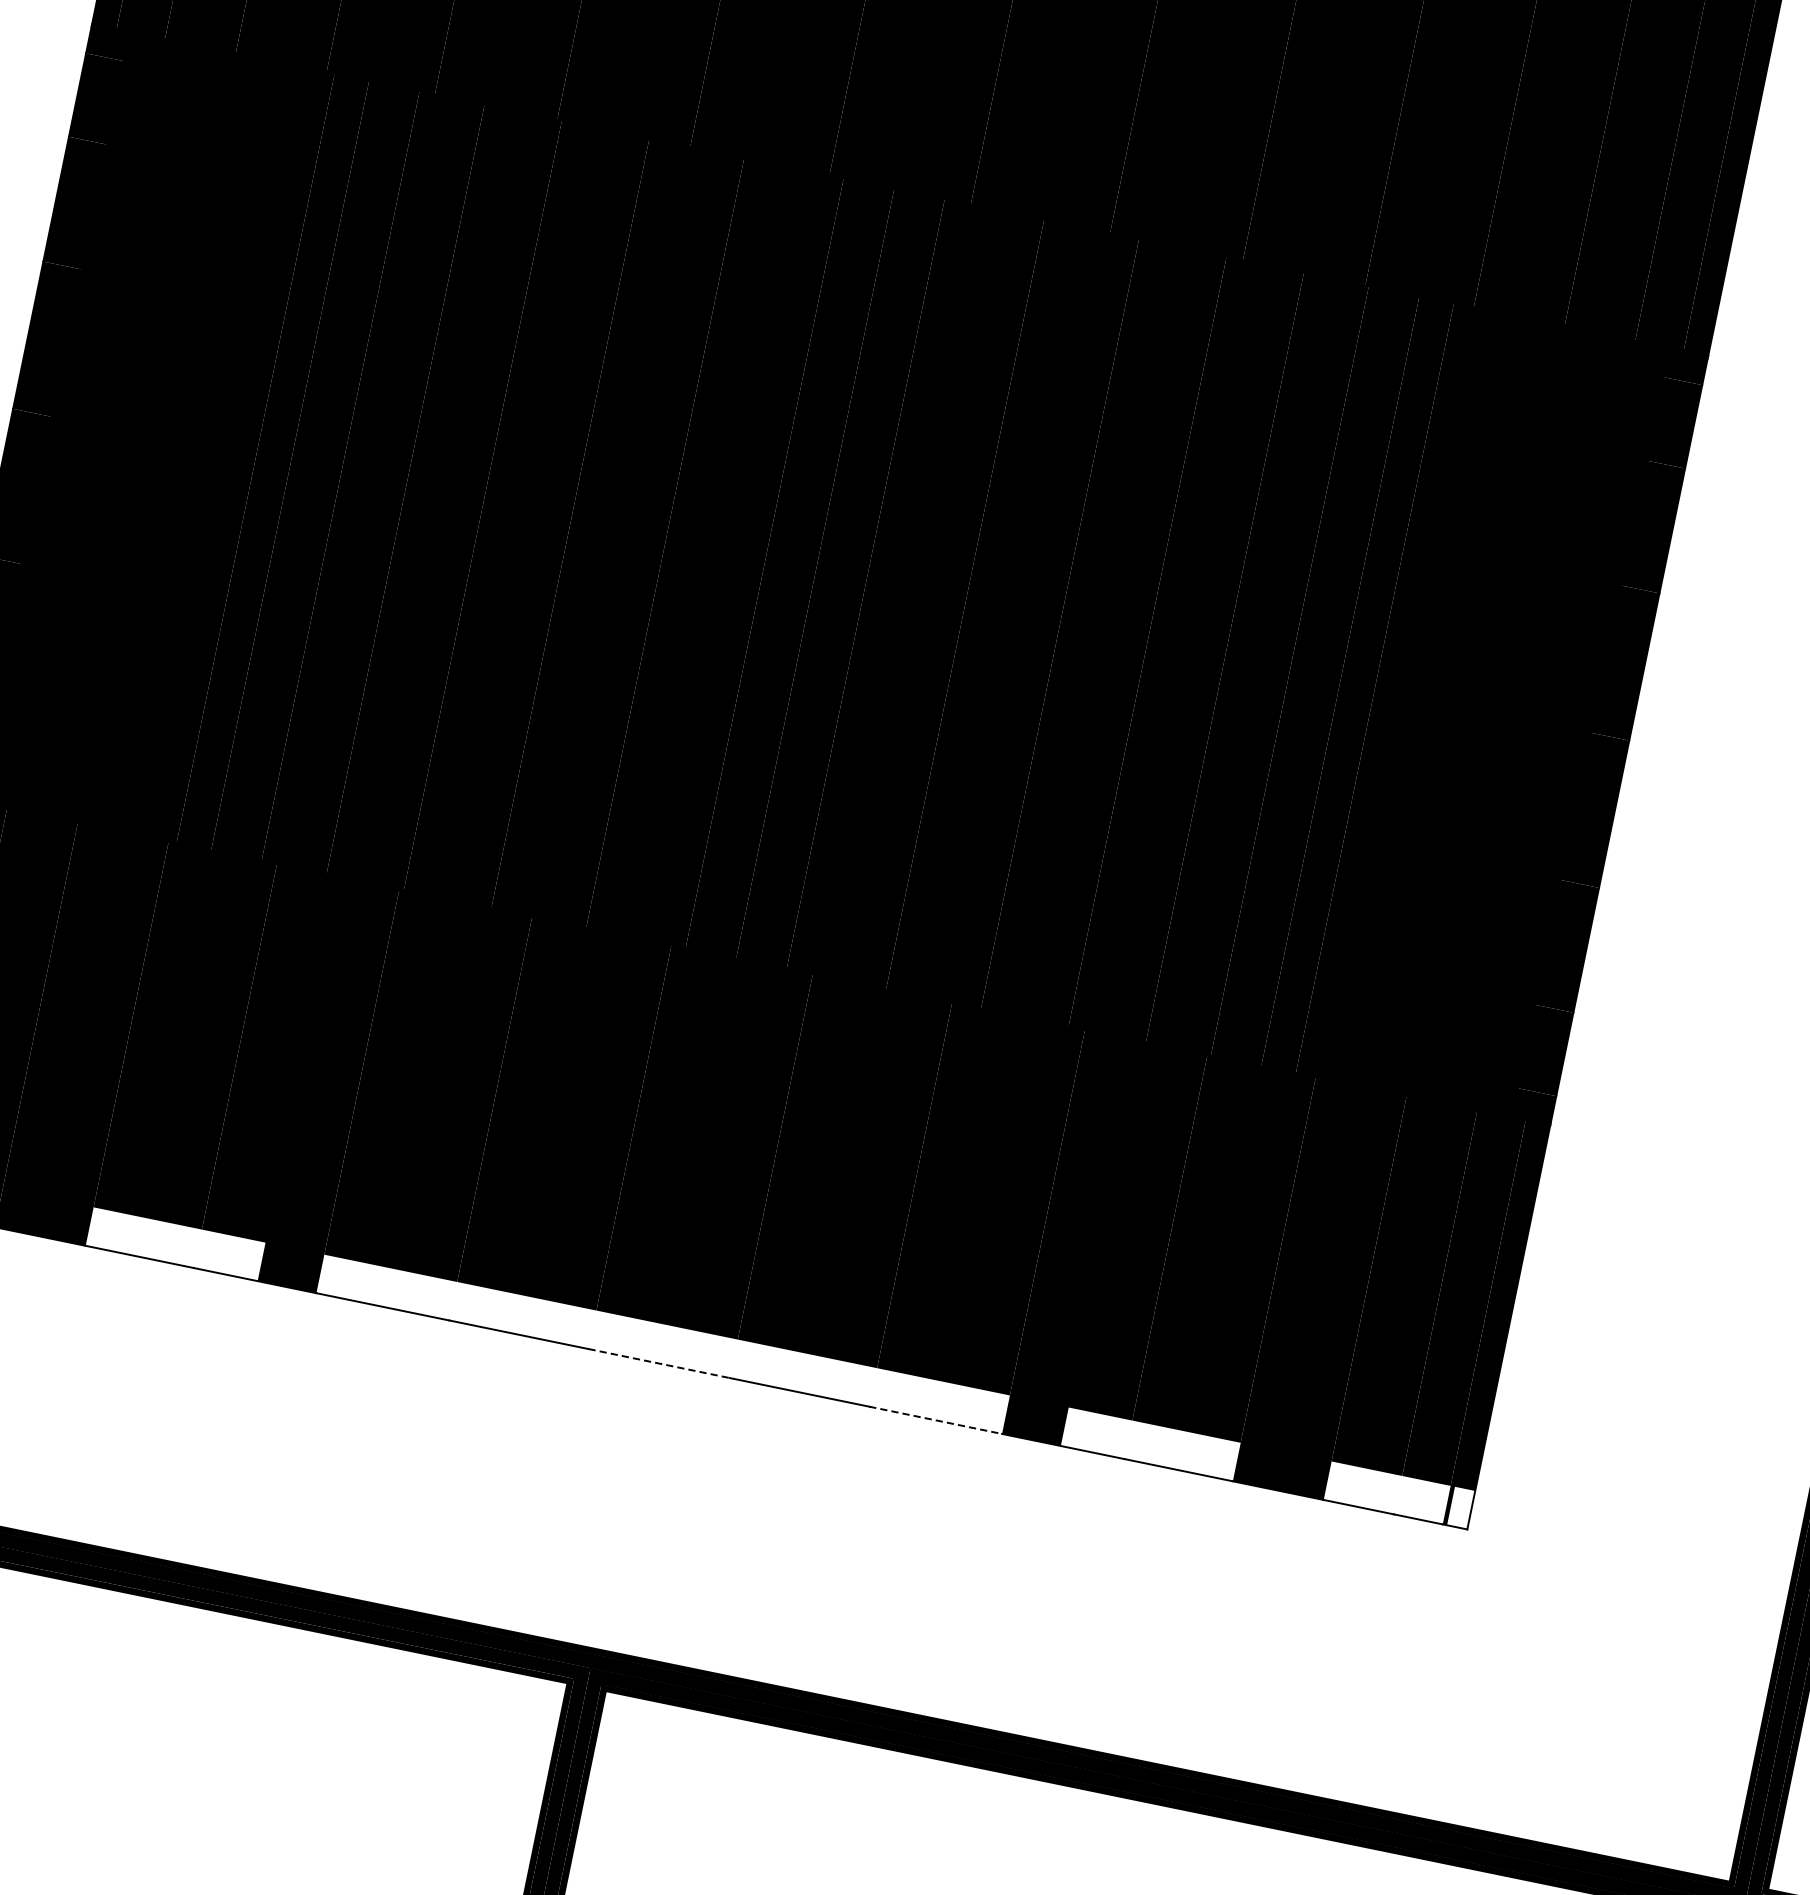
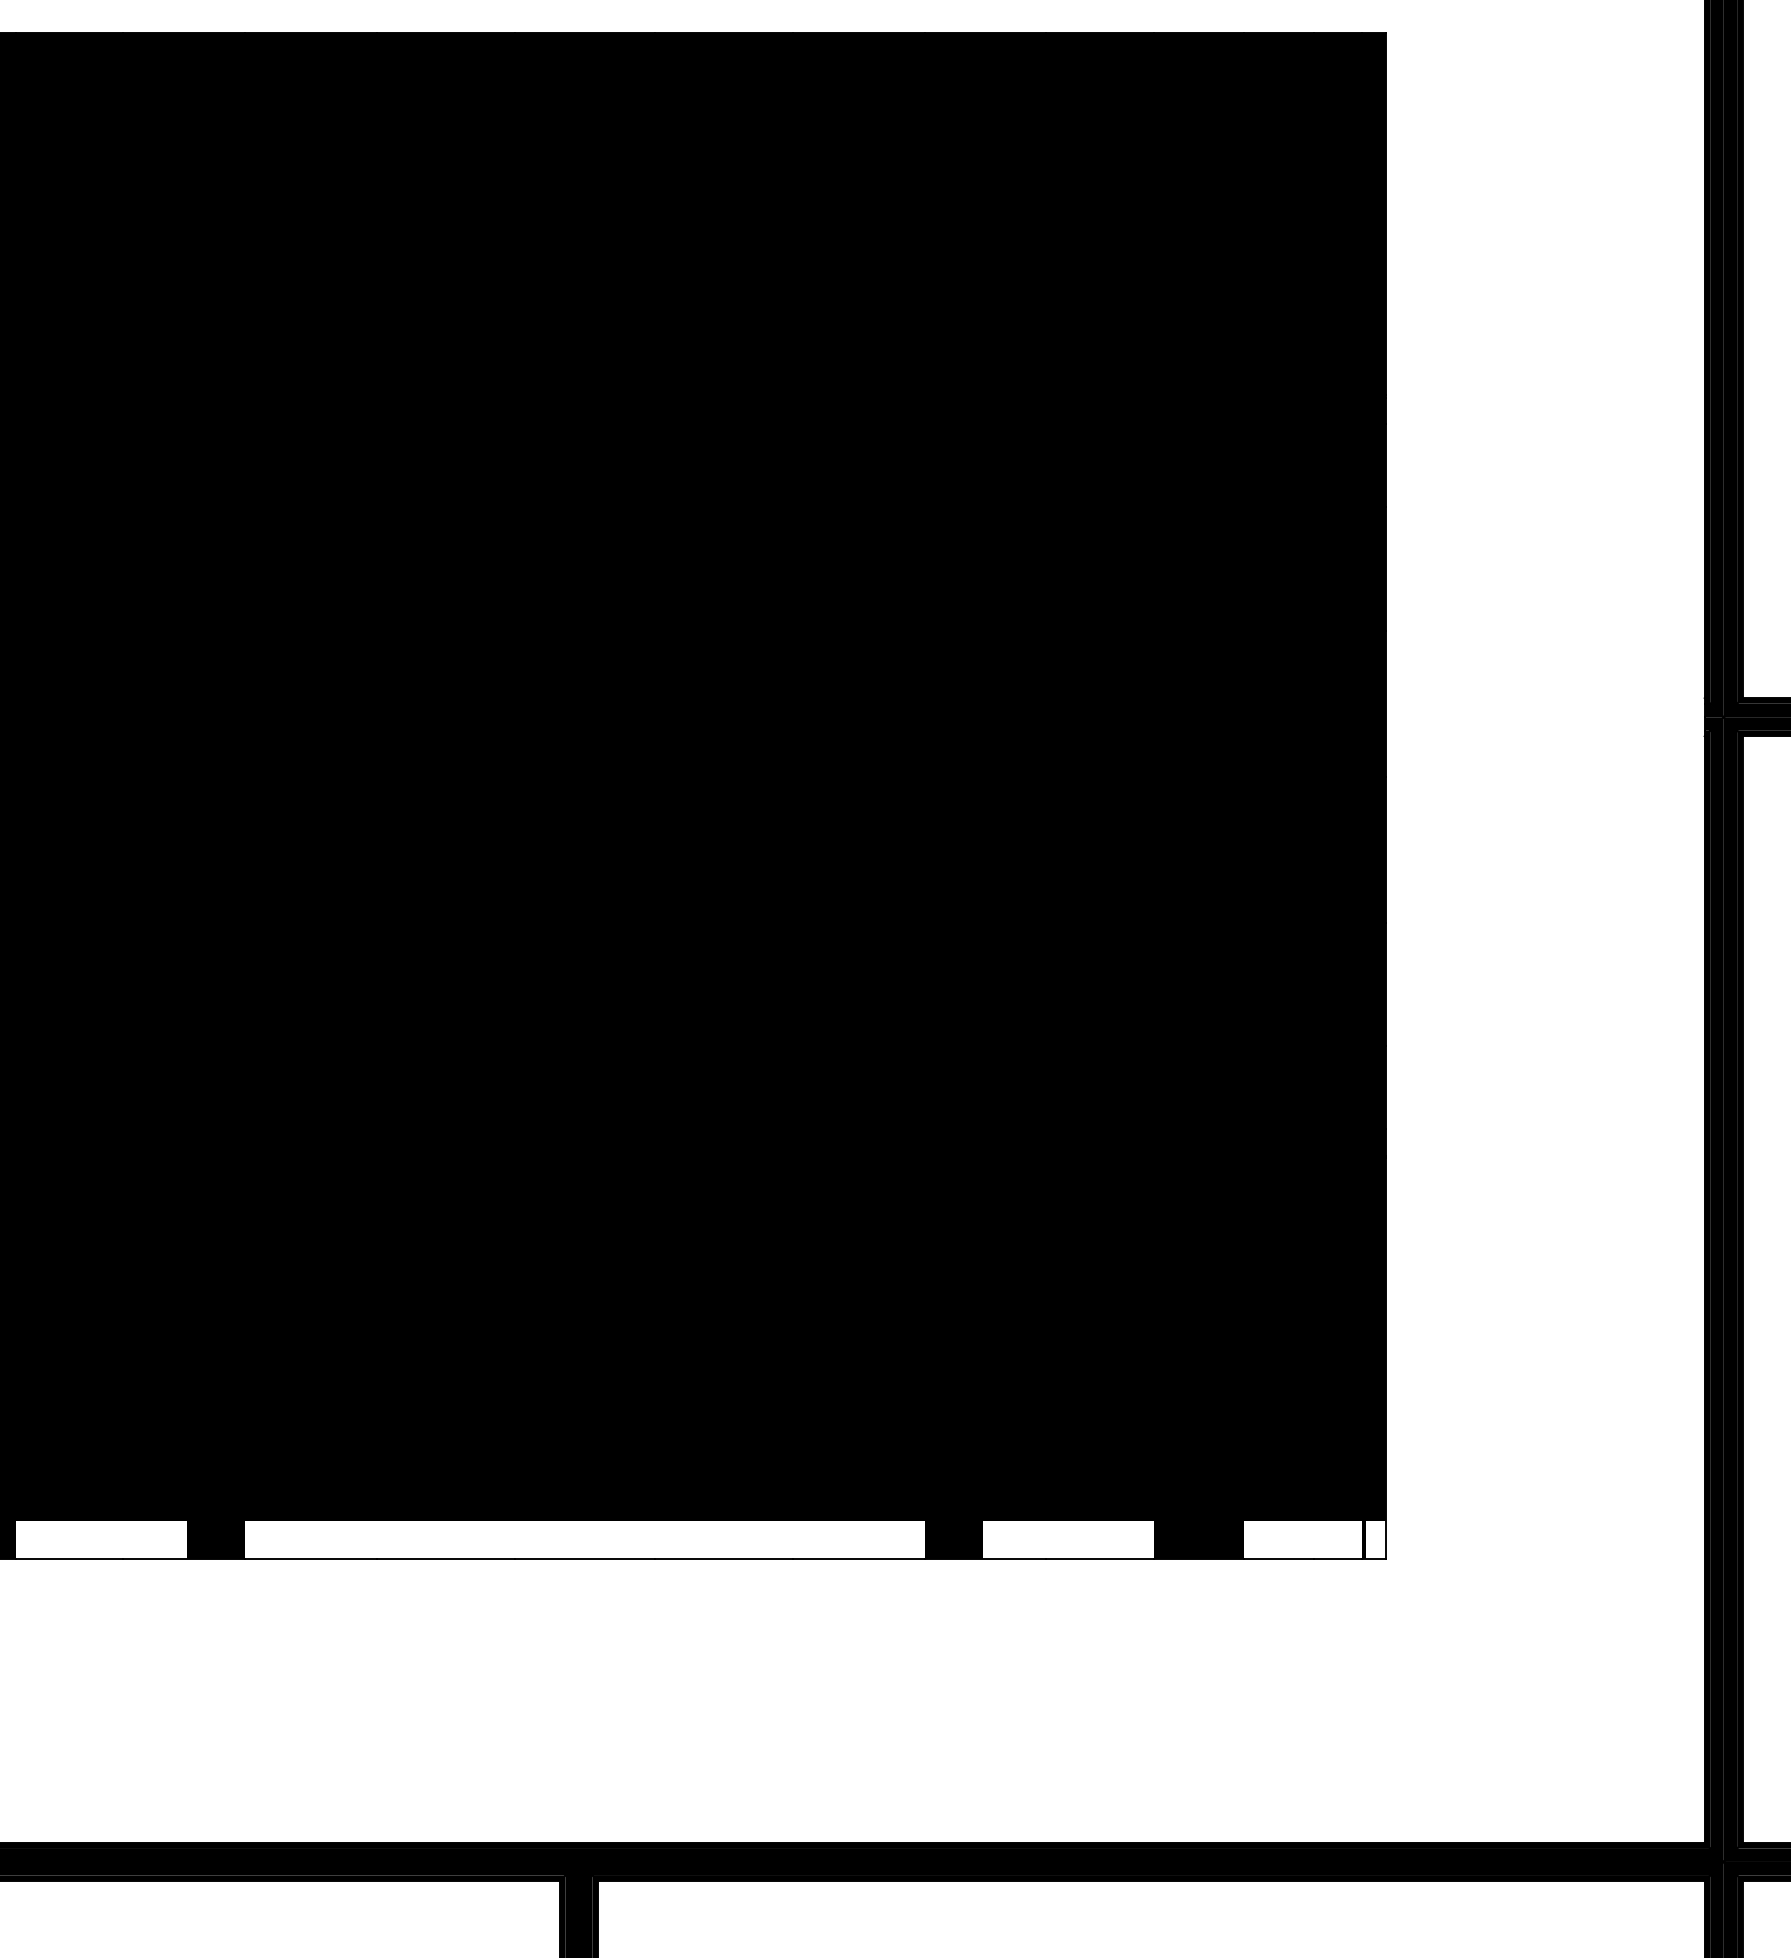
line: (659, 1363) -> (585, 1558), dashed -> solid
line: (935, 1419) -> (858, 1558), dashed -> solid

